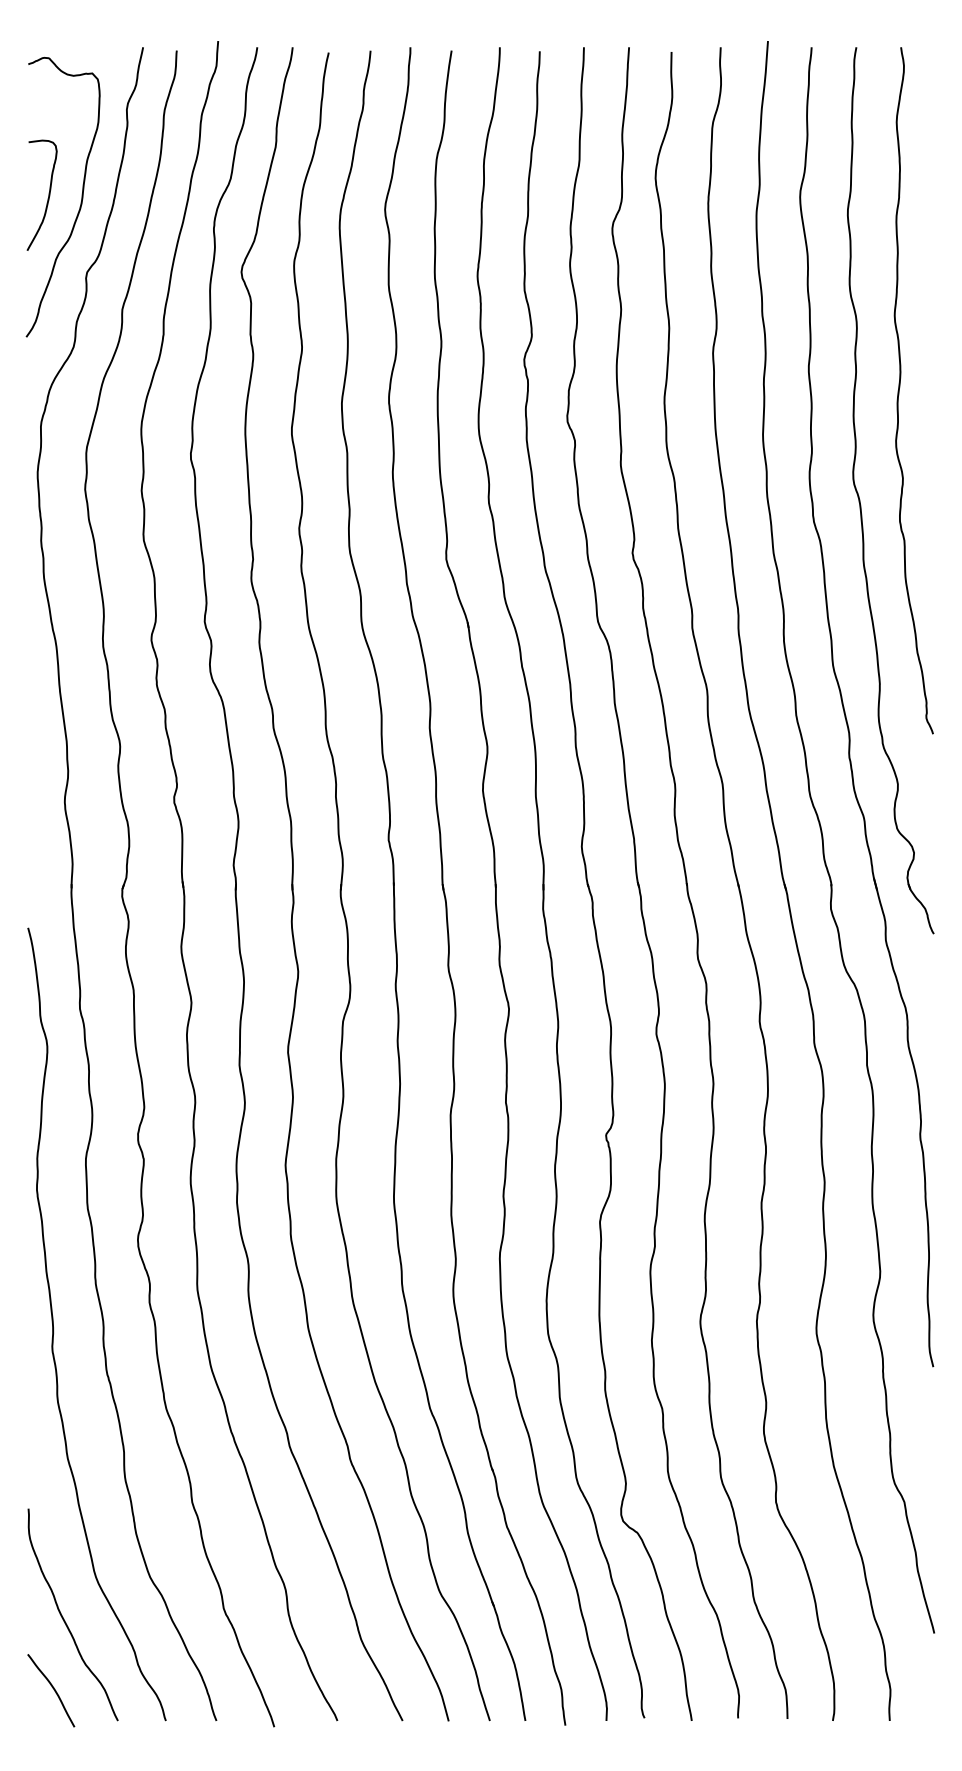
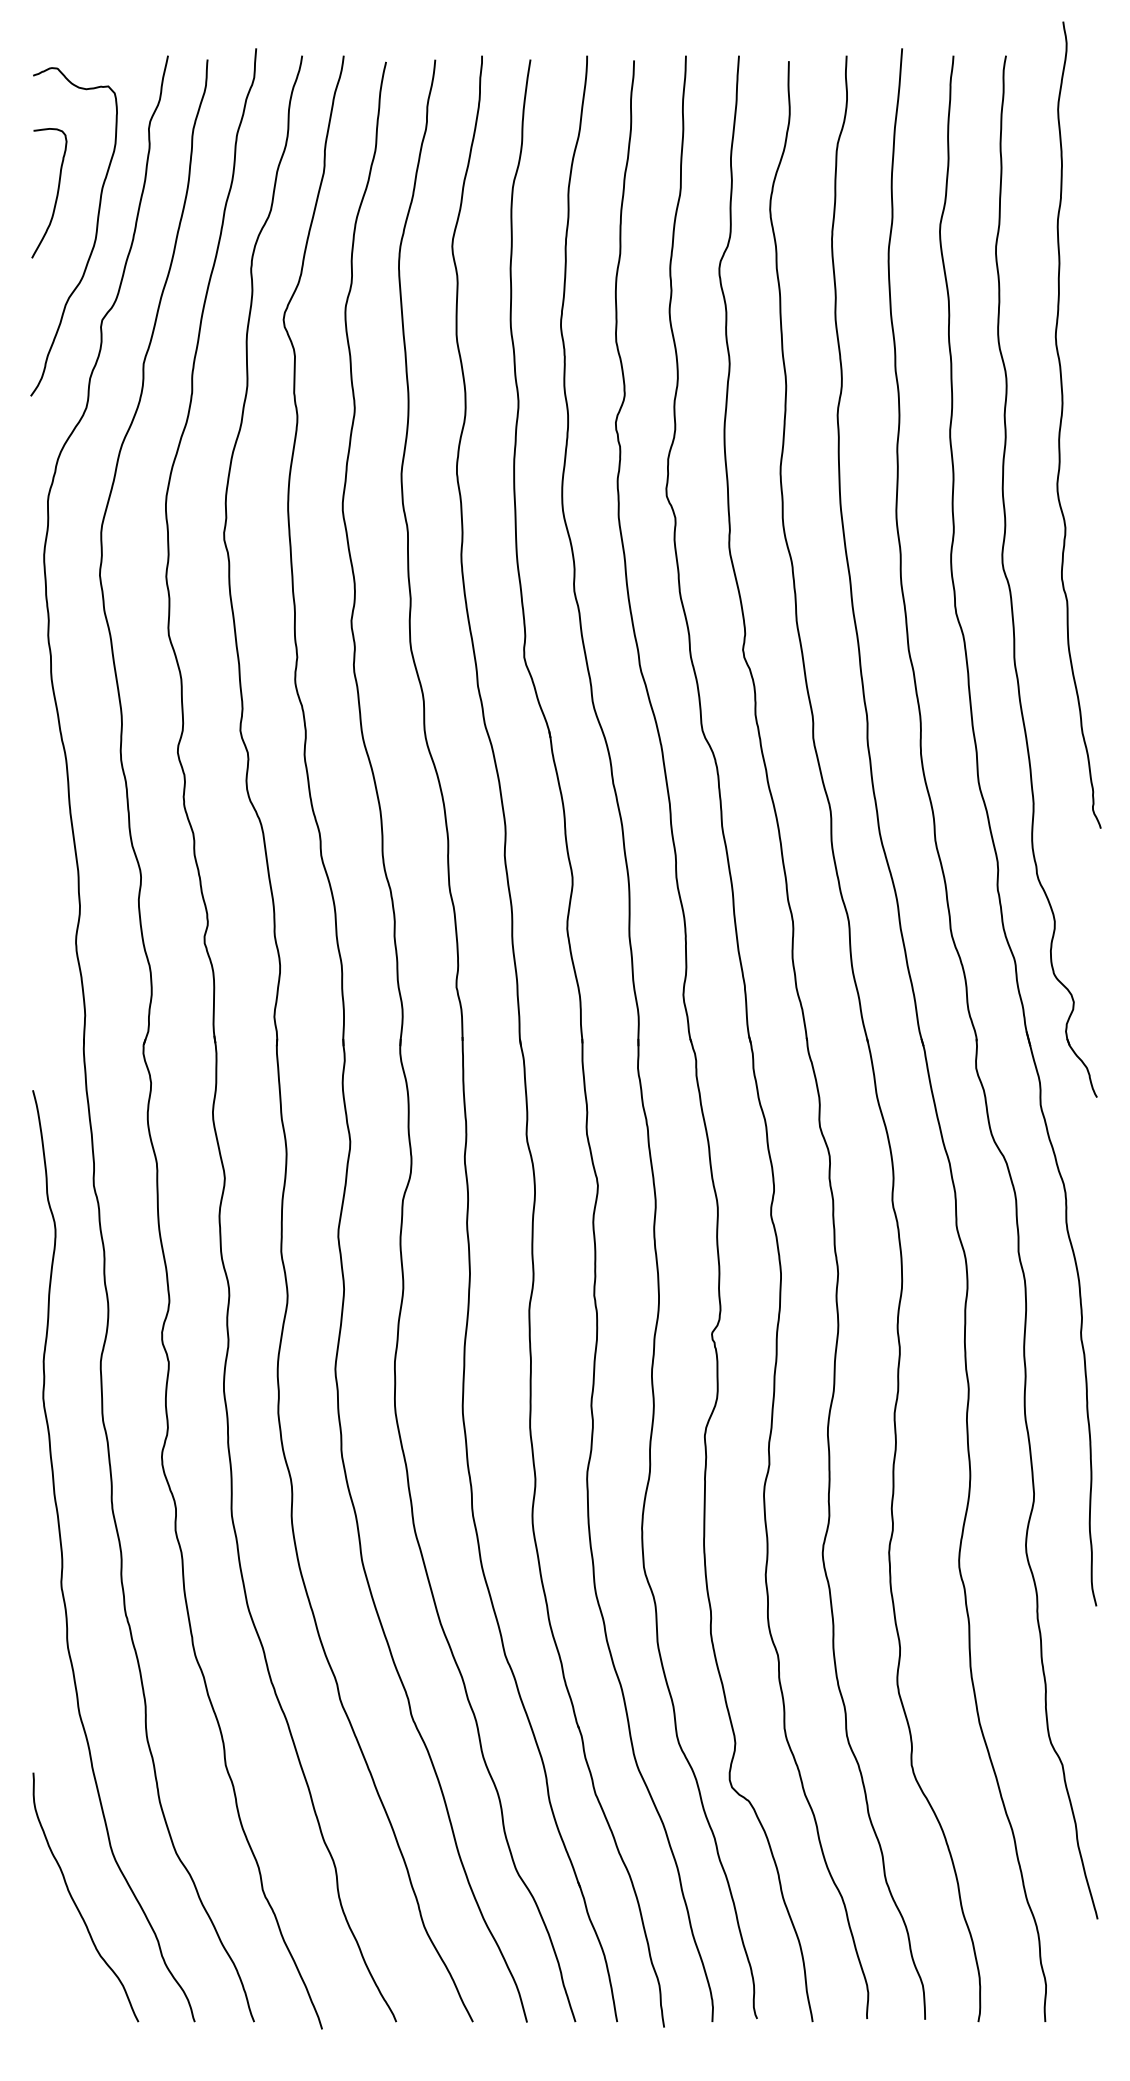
curve: (48, 194) -> (56, 192), moved
curve: (900, 387) -> (1062, 421), moved
curve: (52, 1688) -> (61, 1983), removed

